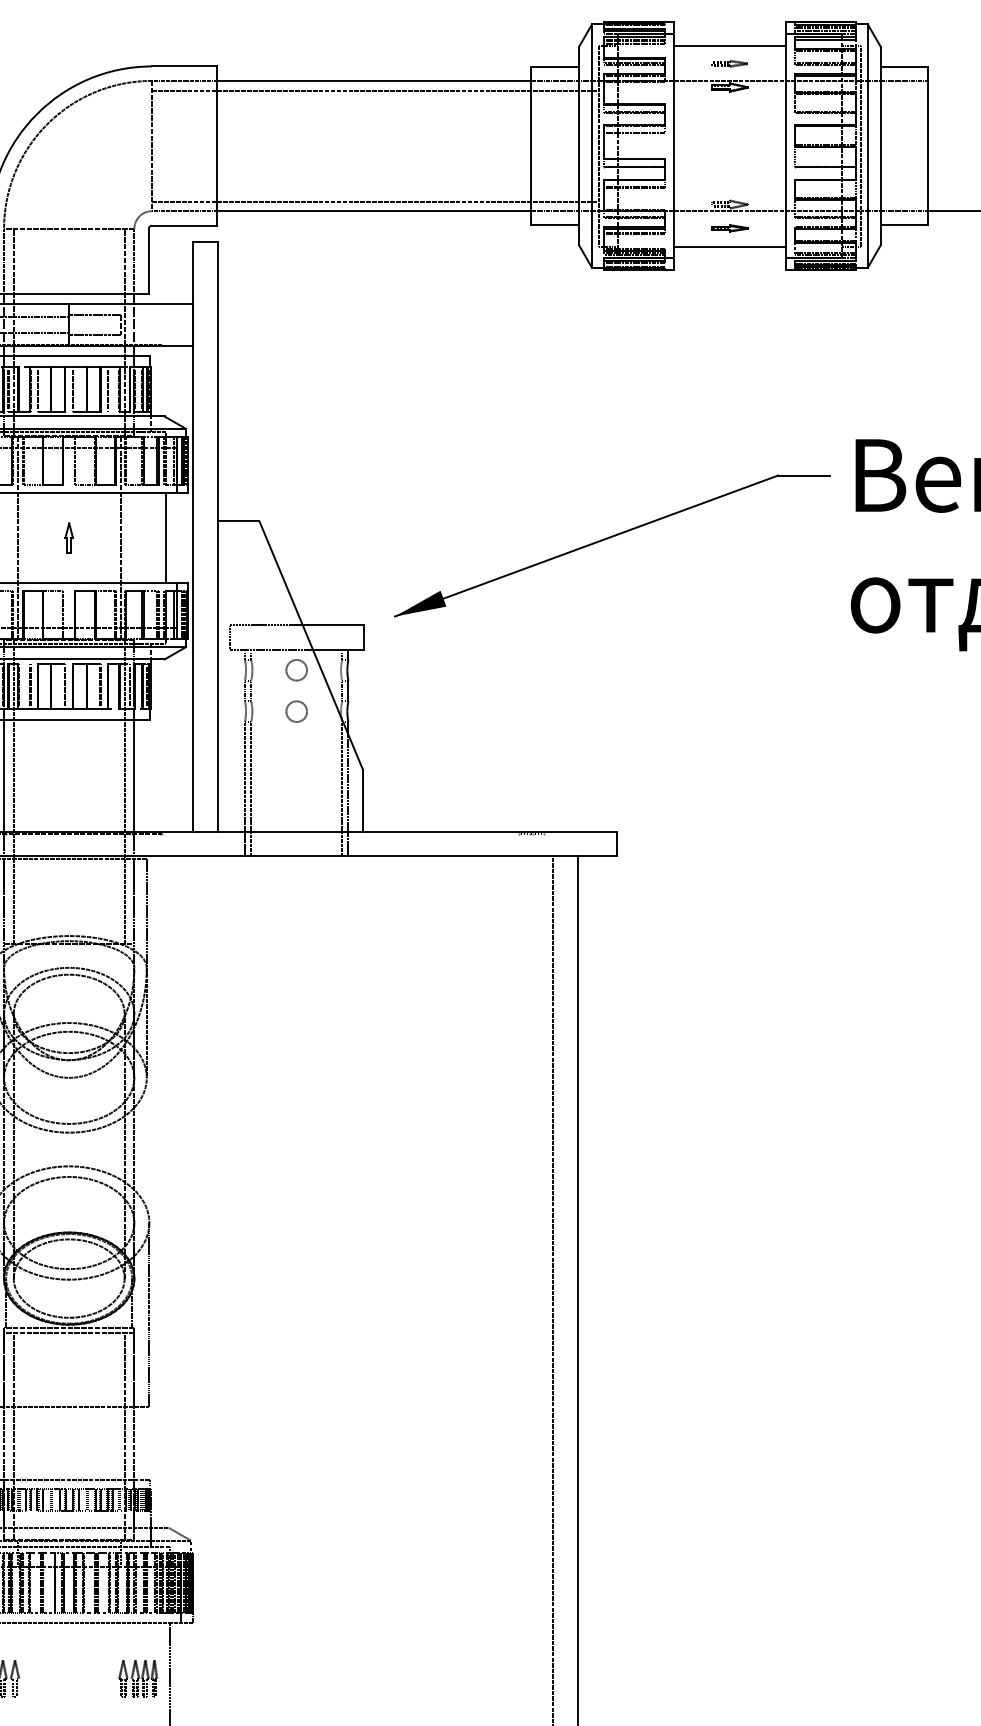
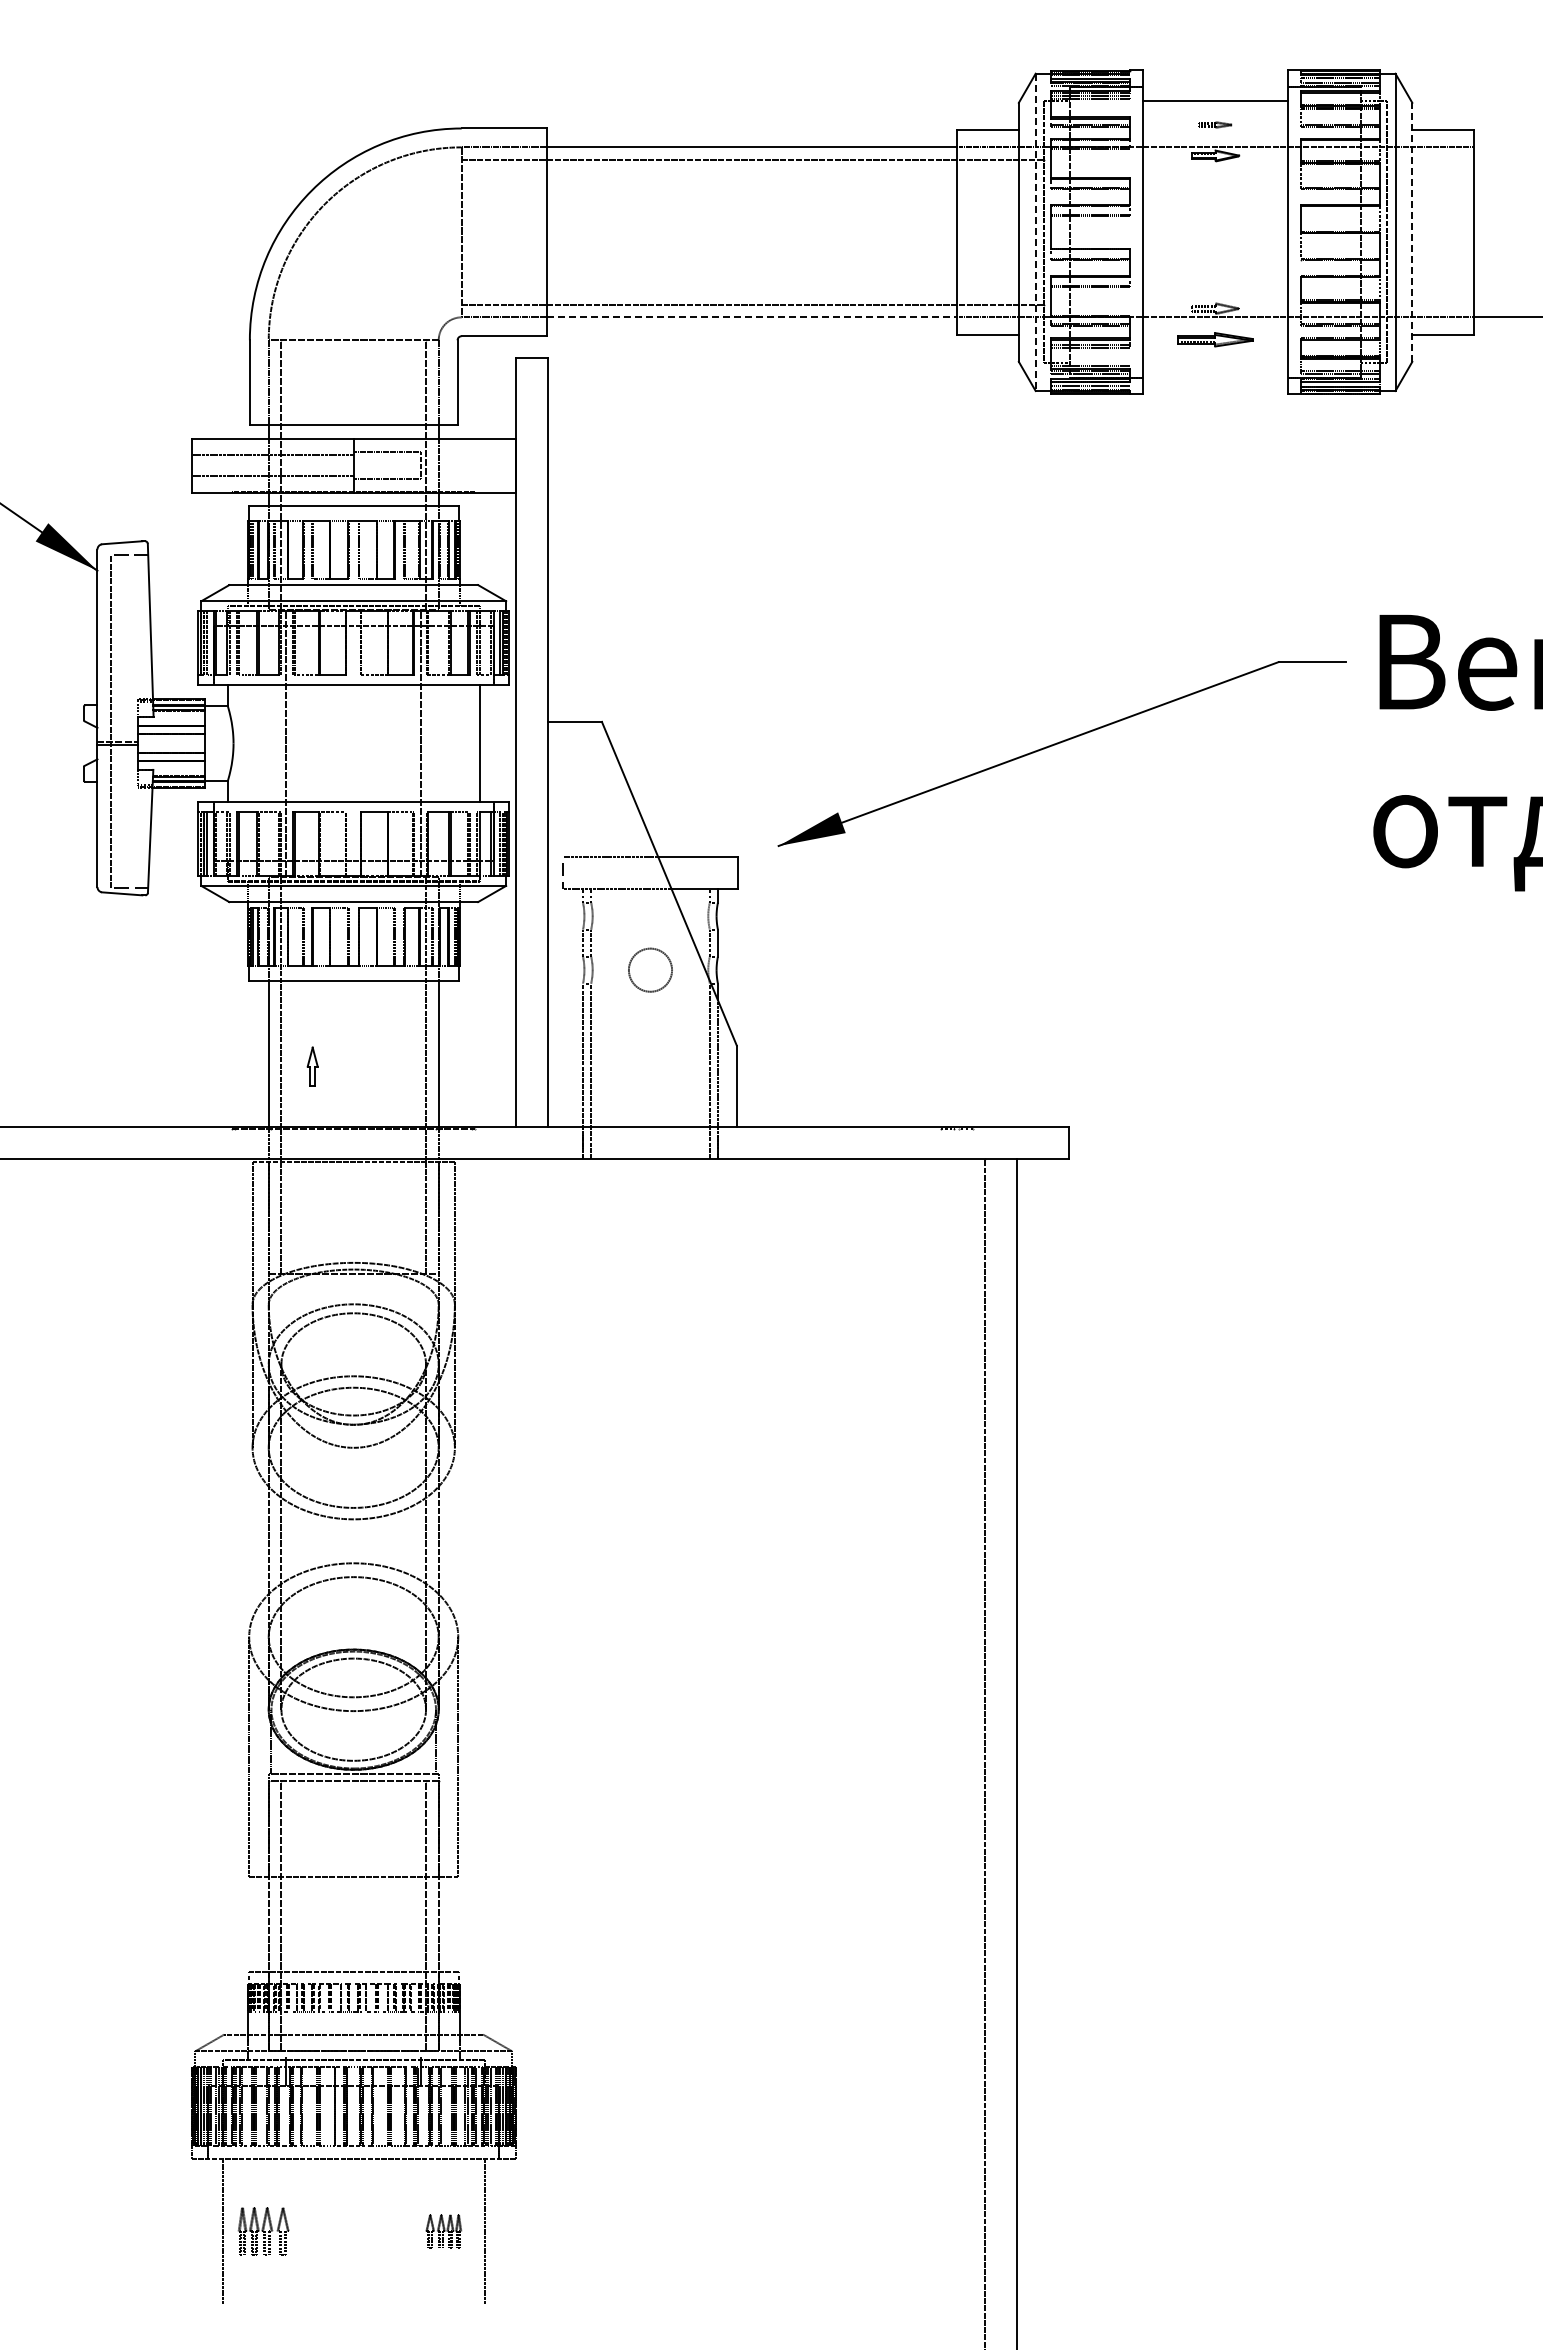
part: (729, 63) -> (1215, 124), size x0.7
line: (880, 145) -> (1412, 231), solid -> dashed
line: (591, 146) -> (1035, 232), solid -> dashed
line: (374, 211) -> (751, 317), solid -> dashed
part: (729, 228) -> (1215, 339), size x1.6
line: (729, 246) -> (1215, 363), removed
part: (69, 537) -> (312, 1066), moved
part: (296, 669) -> (650, 915), removed
part: (296, 711) -> (650, 969), size x1.6
part: (138, 1678) -> (443, 2231), size x0.7

